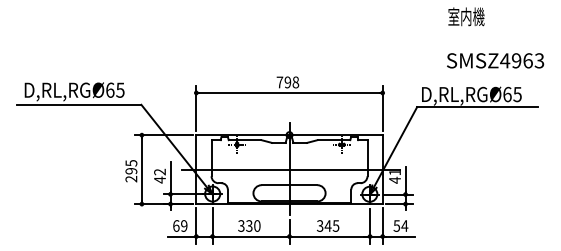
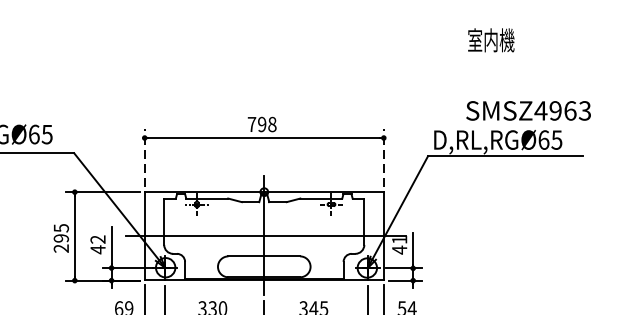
text: (495, 60) -> (528, 110), moved
line: (196, 108) -> (144, 157), solid -> dashed
line: (382, 108) -> (383, 157), solid -> dashed

